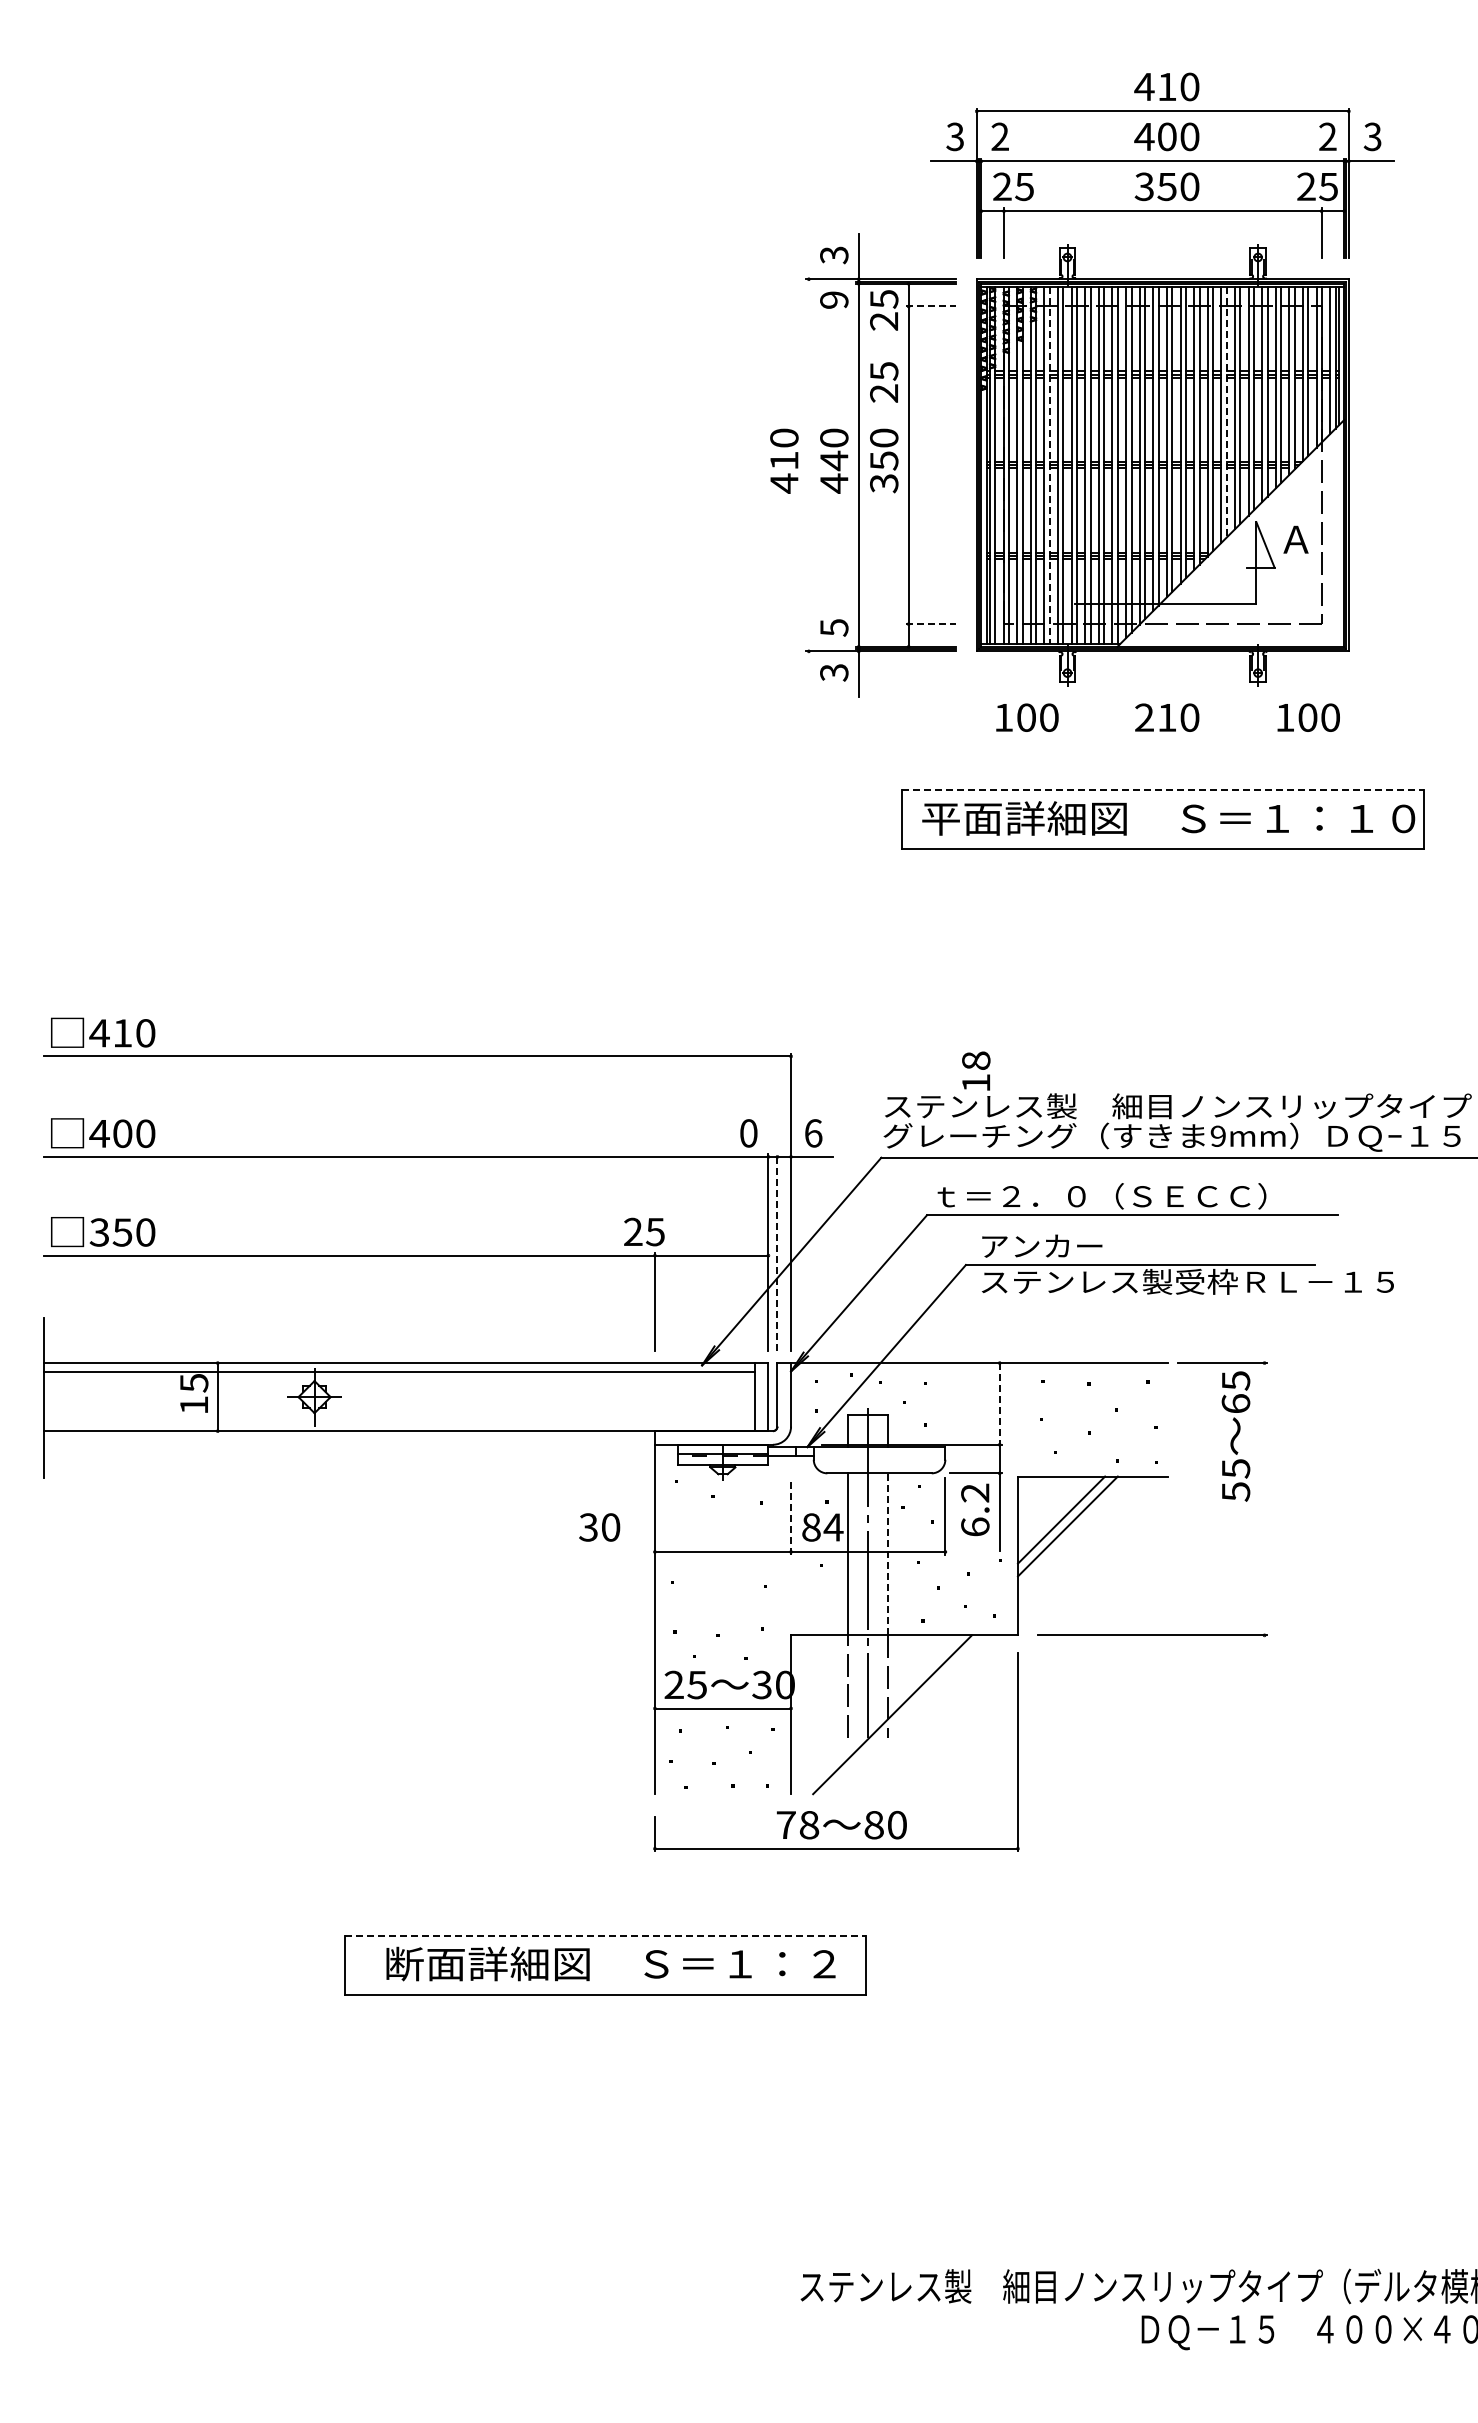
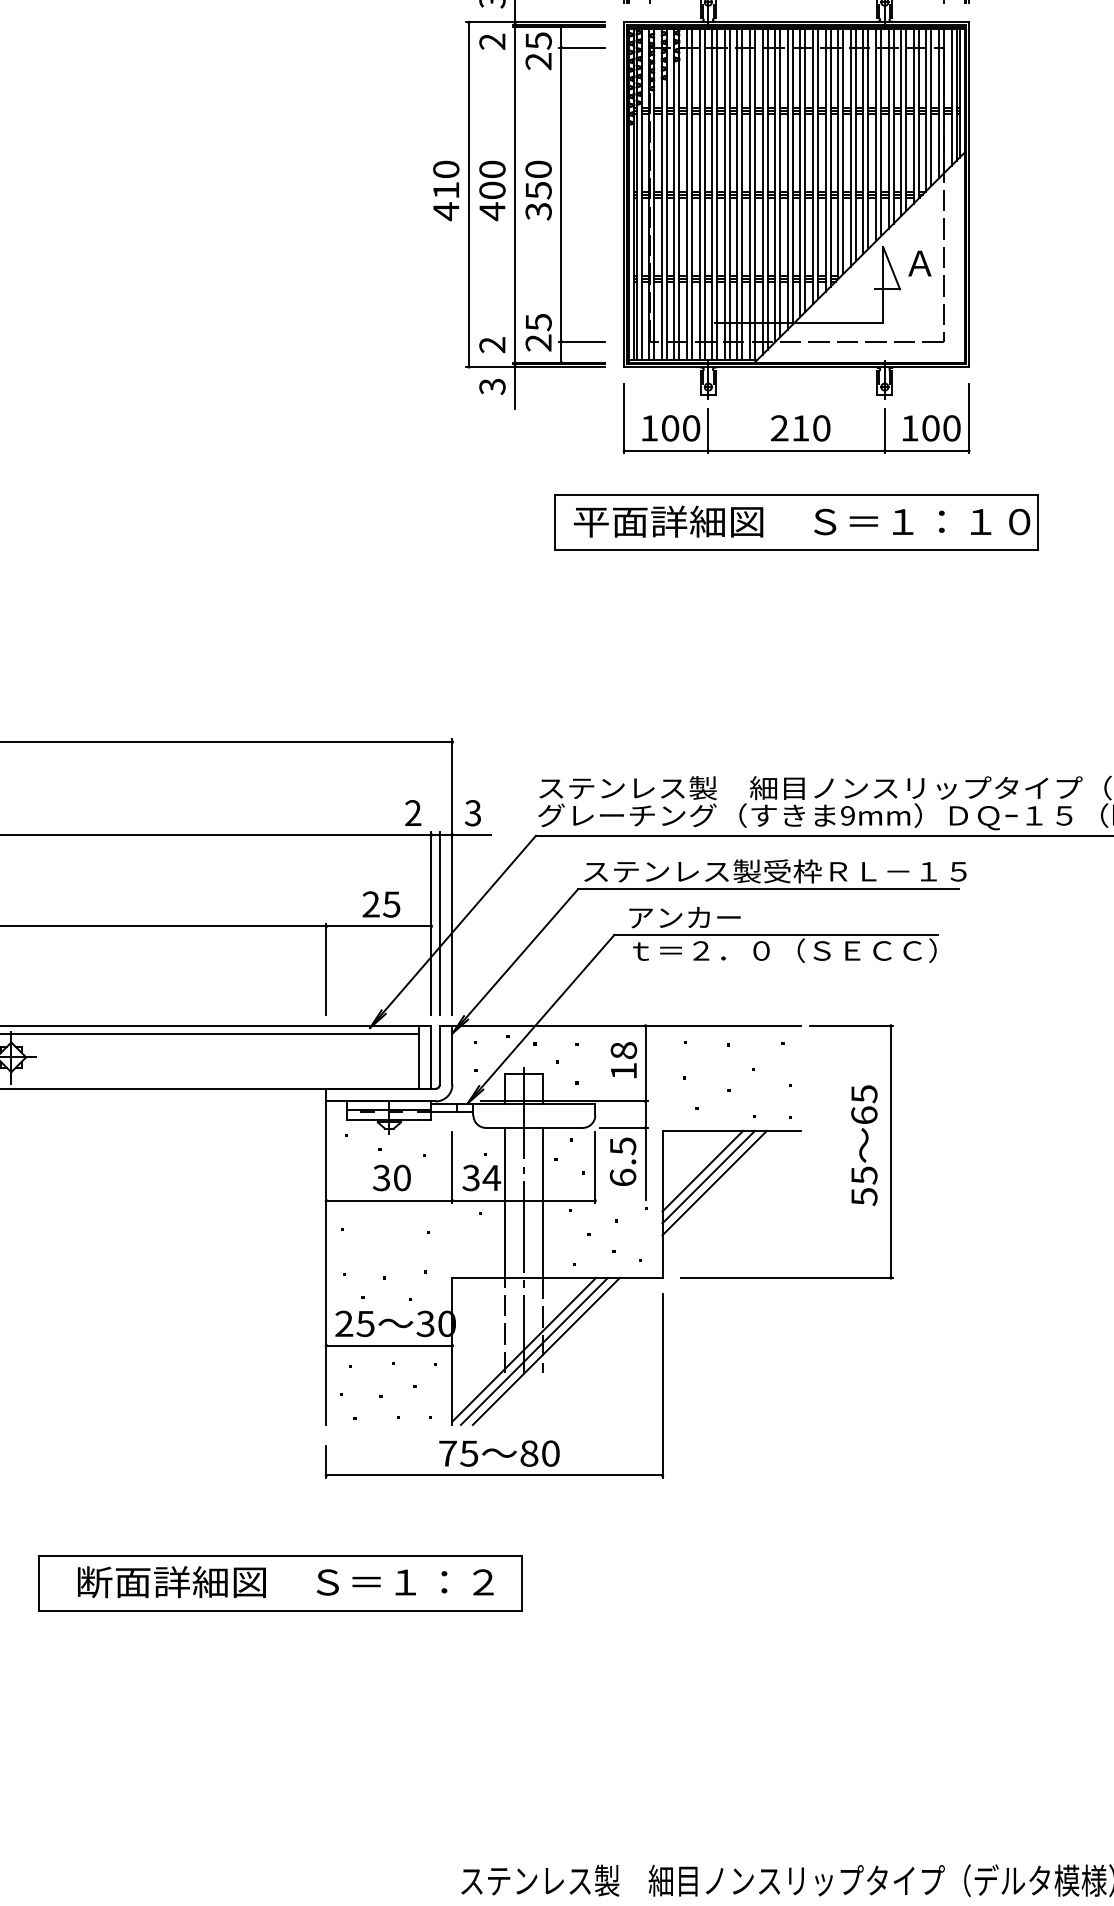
text: (834, 299) -> (492, 41), 9 -> 2
line: (930, 306) -> (581, 47), dashed -> solid
text: (884, 382) -> (538, 332), moved
line: (1226, 412) -> (855, 145), dashed -> solid
text: (834, 460) -> (492, 190), 440 -> 400
line: (808, 465) -> (468, 194), added
line: (1049, 465) -> (691, 194), dashed -> solid
line: (930, 624) -> (581, 342), dashed -> solid
text: (834, 627) -> (492, 344), 5 -> 2
part: (1162, 741) -> (796, 450), added
line: (1162, 790) -> (796, 495), dashed -> solid
text: (976, 1070) -> (624, 1059), moved
text: (748, 1133) -> (413, 813), 0 -> 2
text: (813, 1133) -> (473, 813), 6 -> 3
text: (1139, 1196) -> (775, 871), ｔ＝２．０（ＳＥＣＣ） -> ステンレス製受枠ＲＬ－１５
text: (644, 1231) -> (381, 904), moved
line: (777, 1252) -> (439, 923), dashed -> solid
text: (1187, 1281) -> (819, 950), ステンレス製受枠ＲＬ－１５ -> ｔ＝２．０（ＳＥＣＣ）
line: (999, 1403) -> (645, 1063), dashed -> solid
text: (1235, 1436) -> (863, 1145), moved
text: (975, 1492) -> (623, 1145), 6.2 -> 6.5
line: (1264, 1499) -> (890, 1152), added
line: (791, 1515) -> (452, 1166), dashed -> solid
text: (599, 1527) -> (391, 1178), moved
text: (811, 1527) -> (471, 1178), 84 -> 34
line: (1073, 1532) -> (713, 1182), added
line: (888, 1553) -> (542, 1202), dashed -> solid
line: (868, 1712) -> (524, 1349), added
line: (879, 1714) -> (534, 1351), added
text: (809, 1825) -> (469, 1453), 78 -> 75
line: (605, 1935) -> (280, 1555), dashed -> solid

